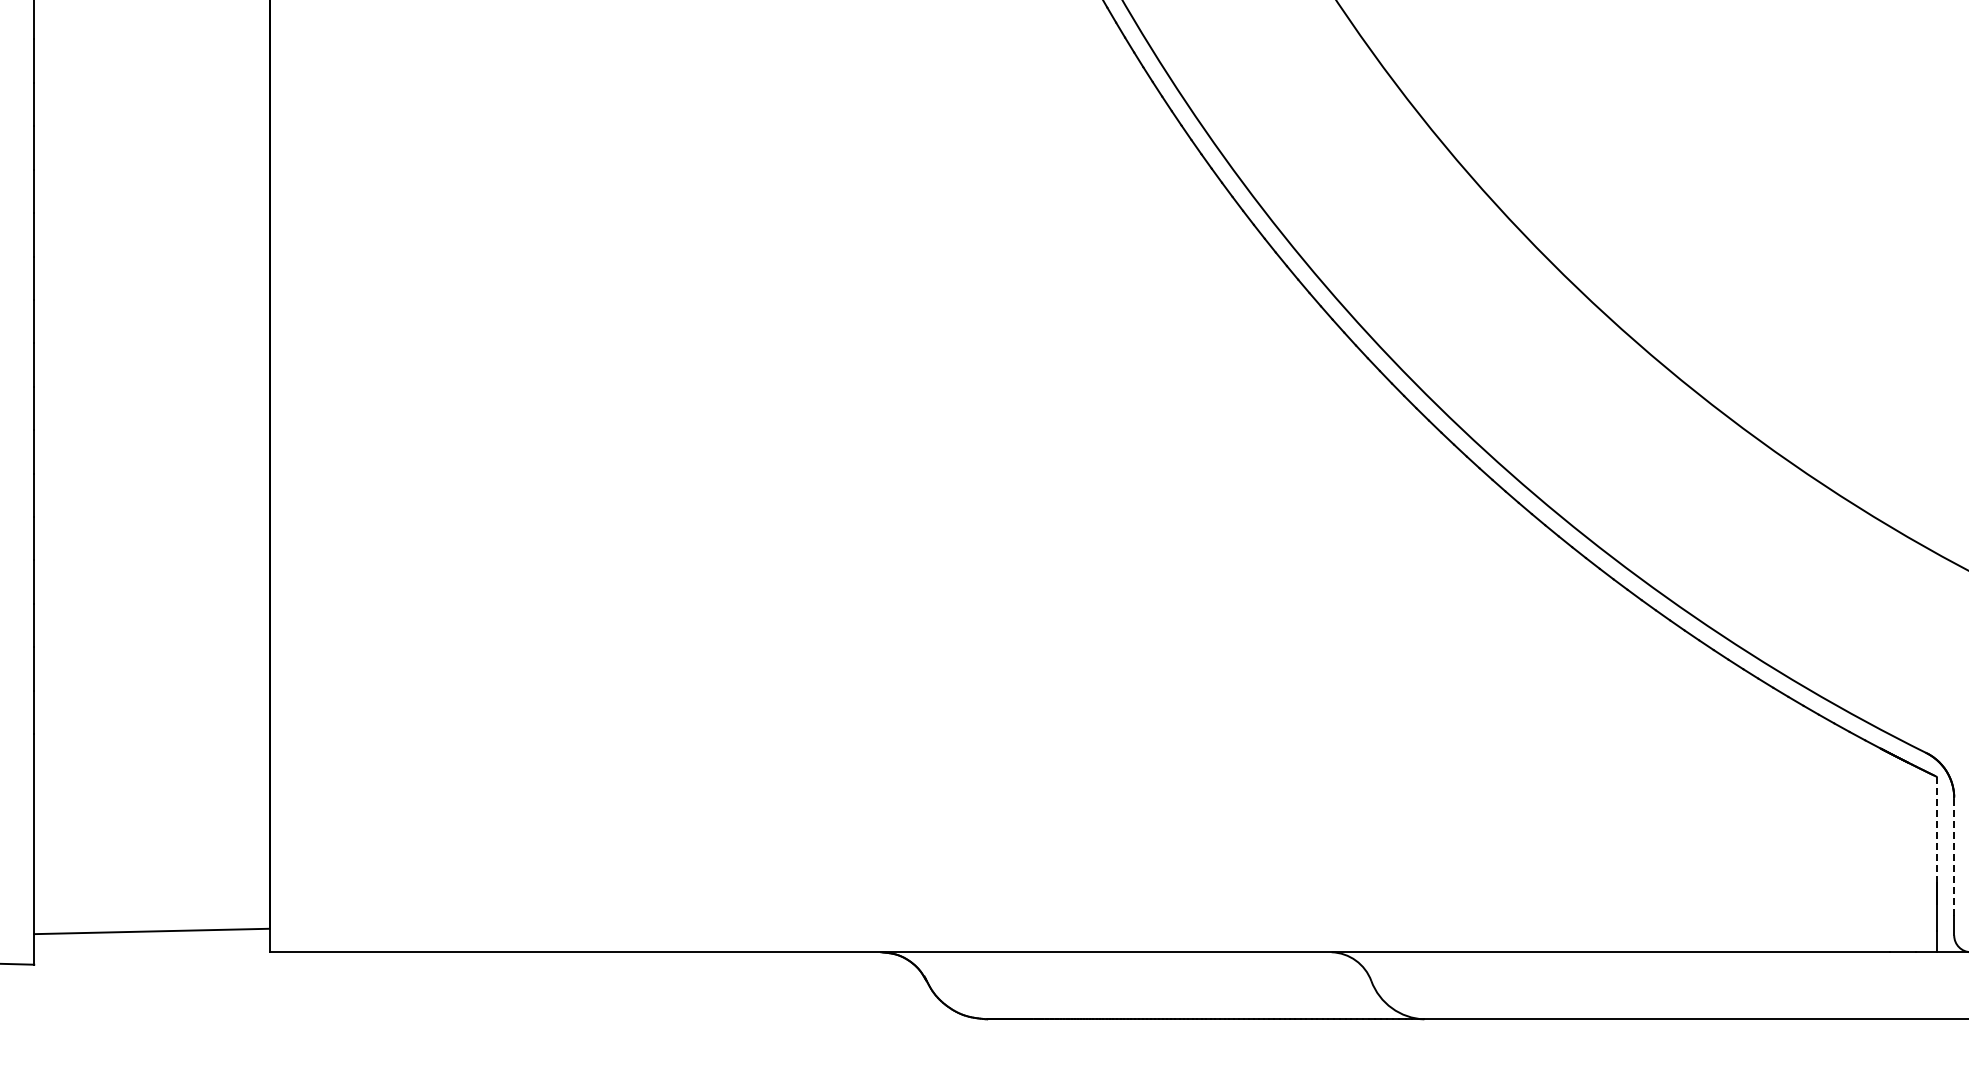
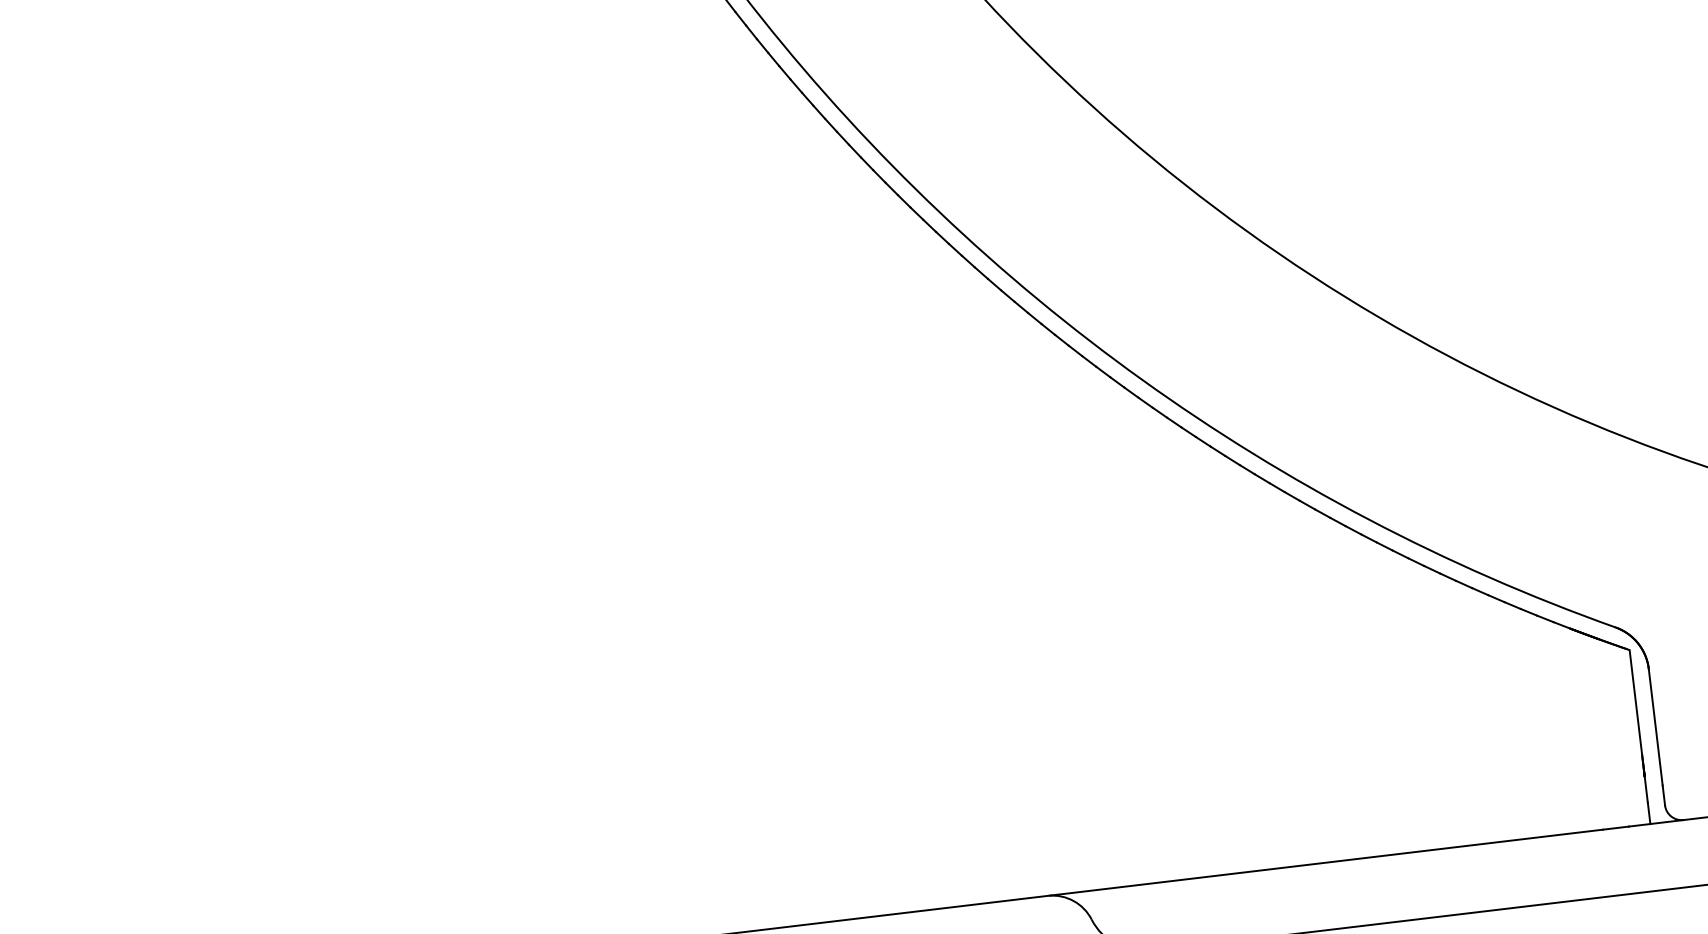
line: (1937, 830) -> (1636, 703), dashed -> solid
line: (1954, 856) -> (1655, 726), dashed -> solid

